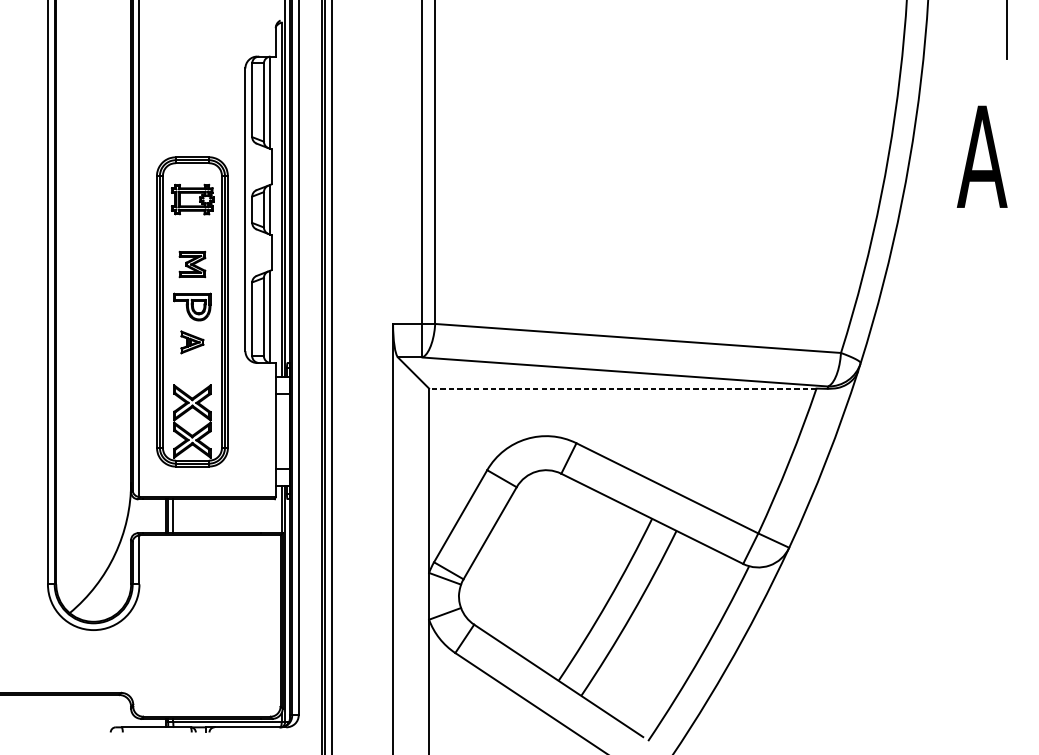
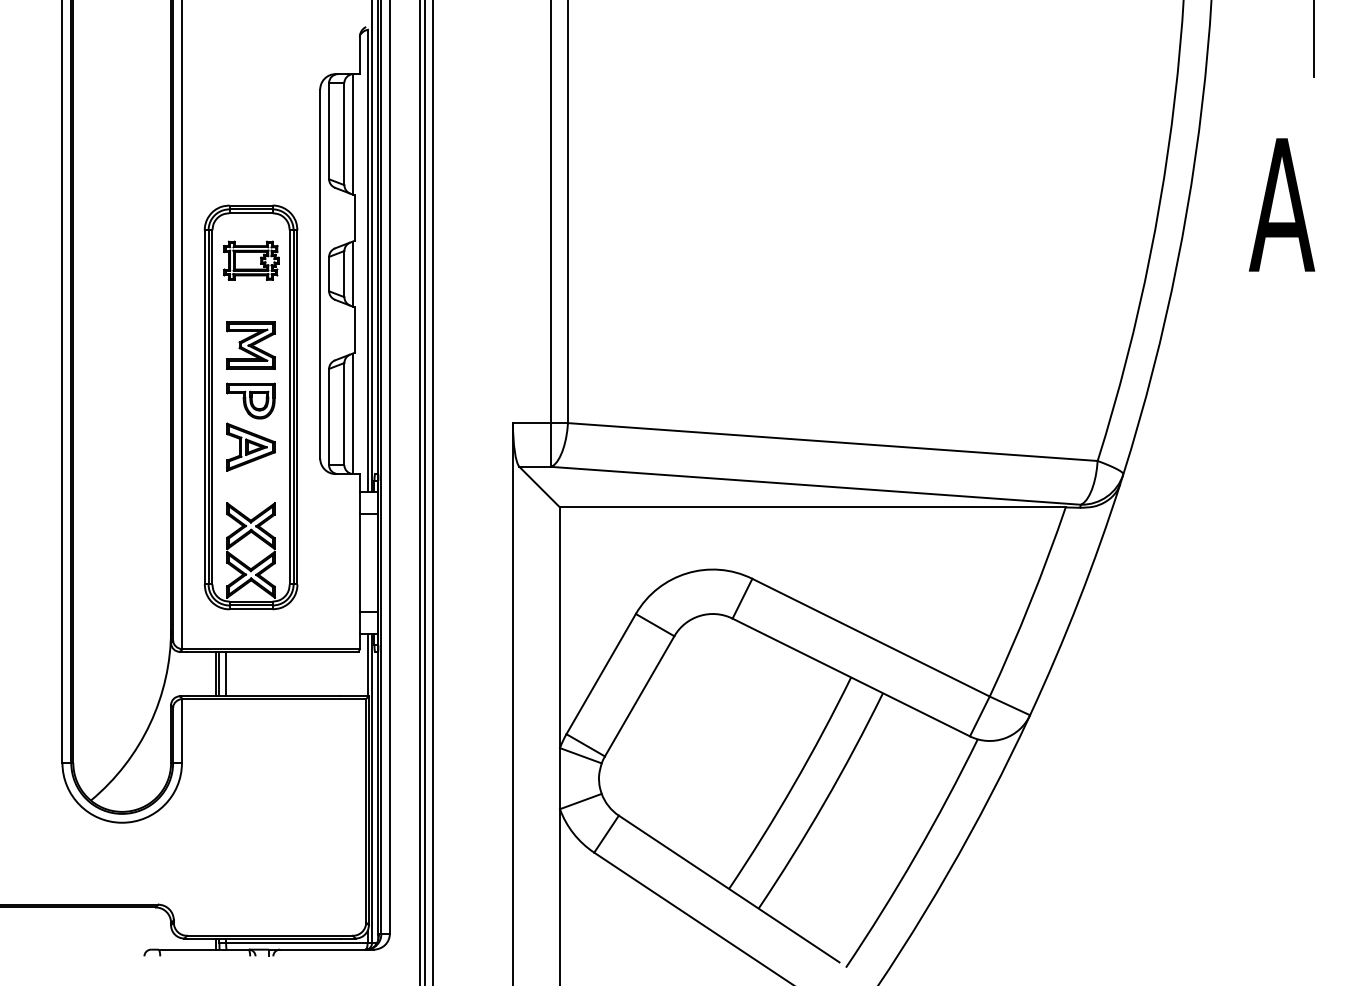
part: (191, 264) -> (250, 345), size x1.43
part: (191, 341) -> (250, 446), size x1.67
line: (622, 388) -> (812, 507), dashed -> solid

